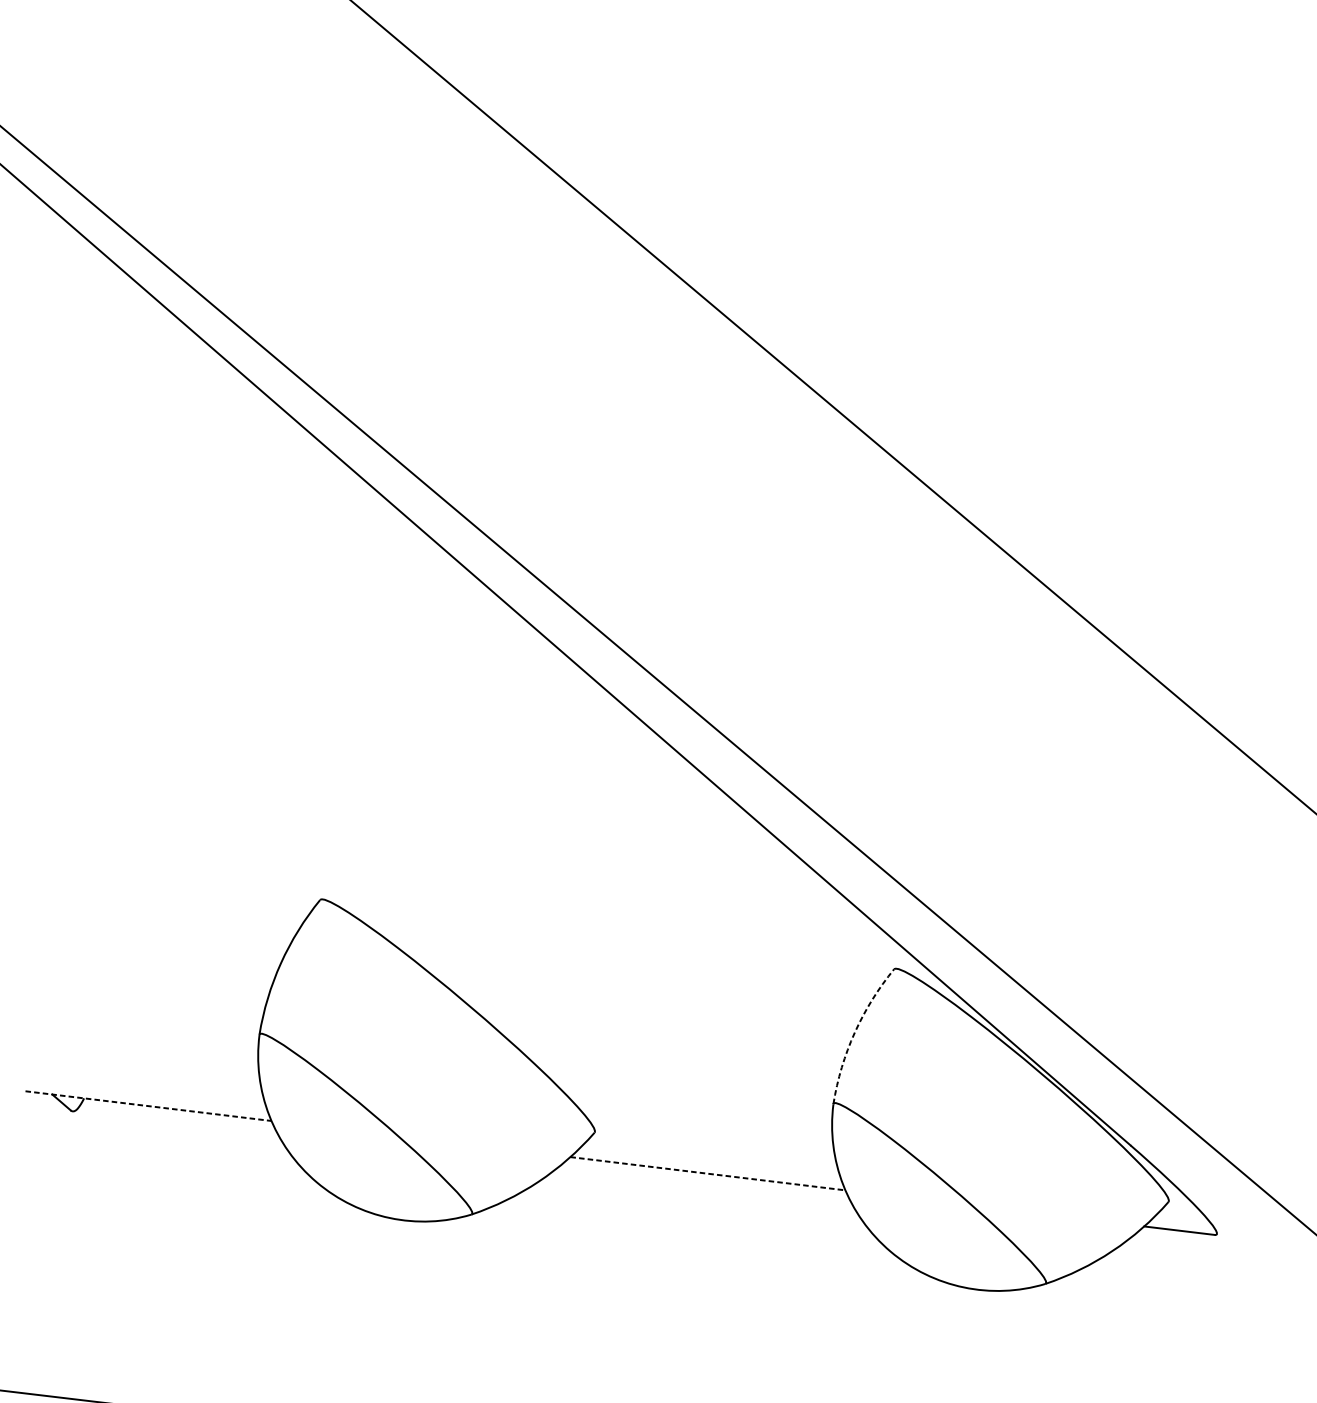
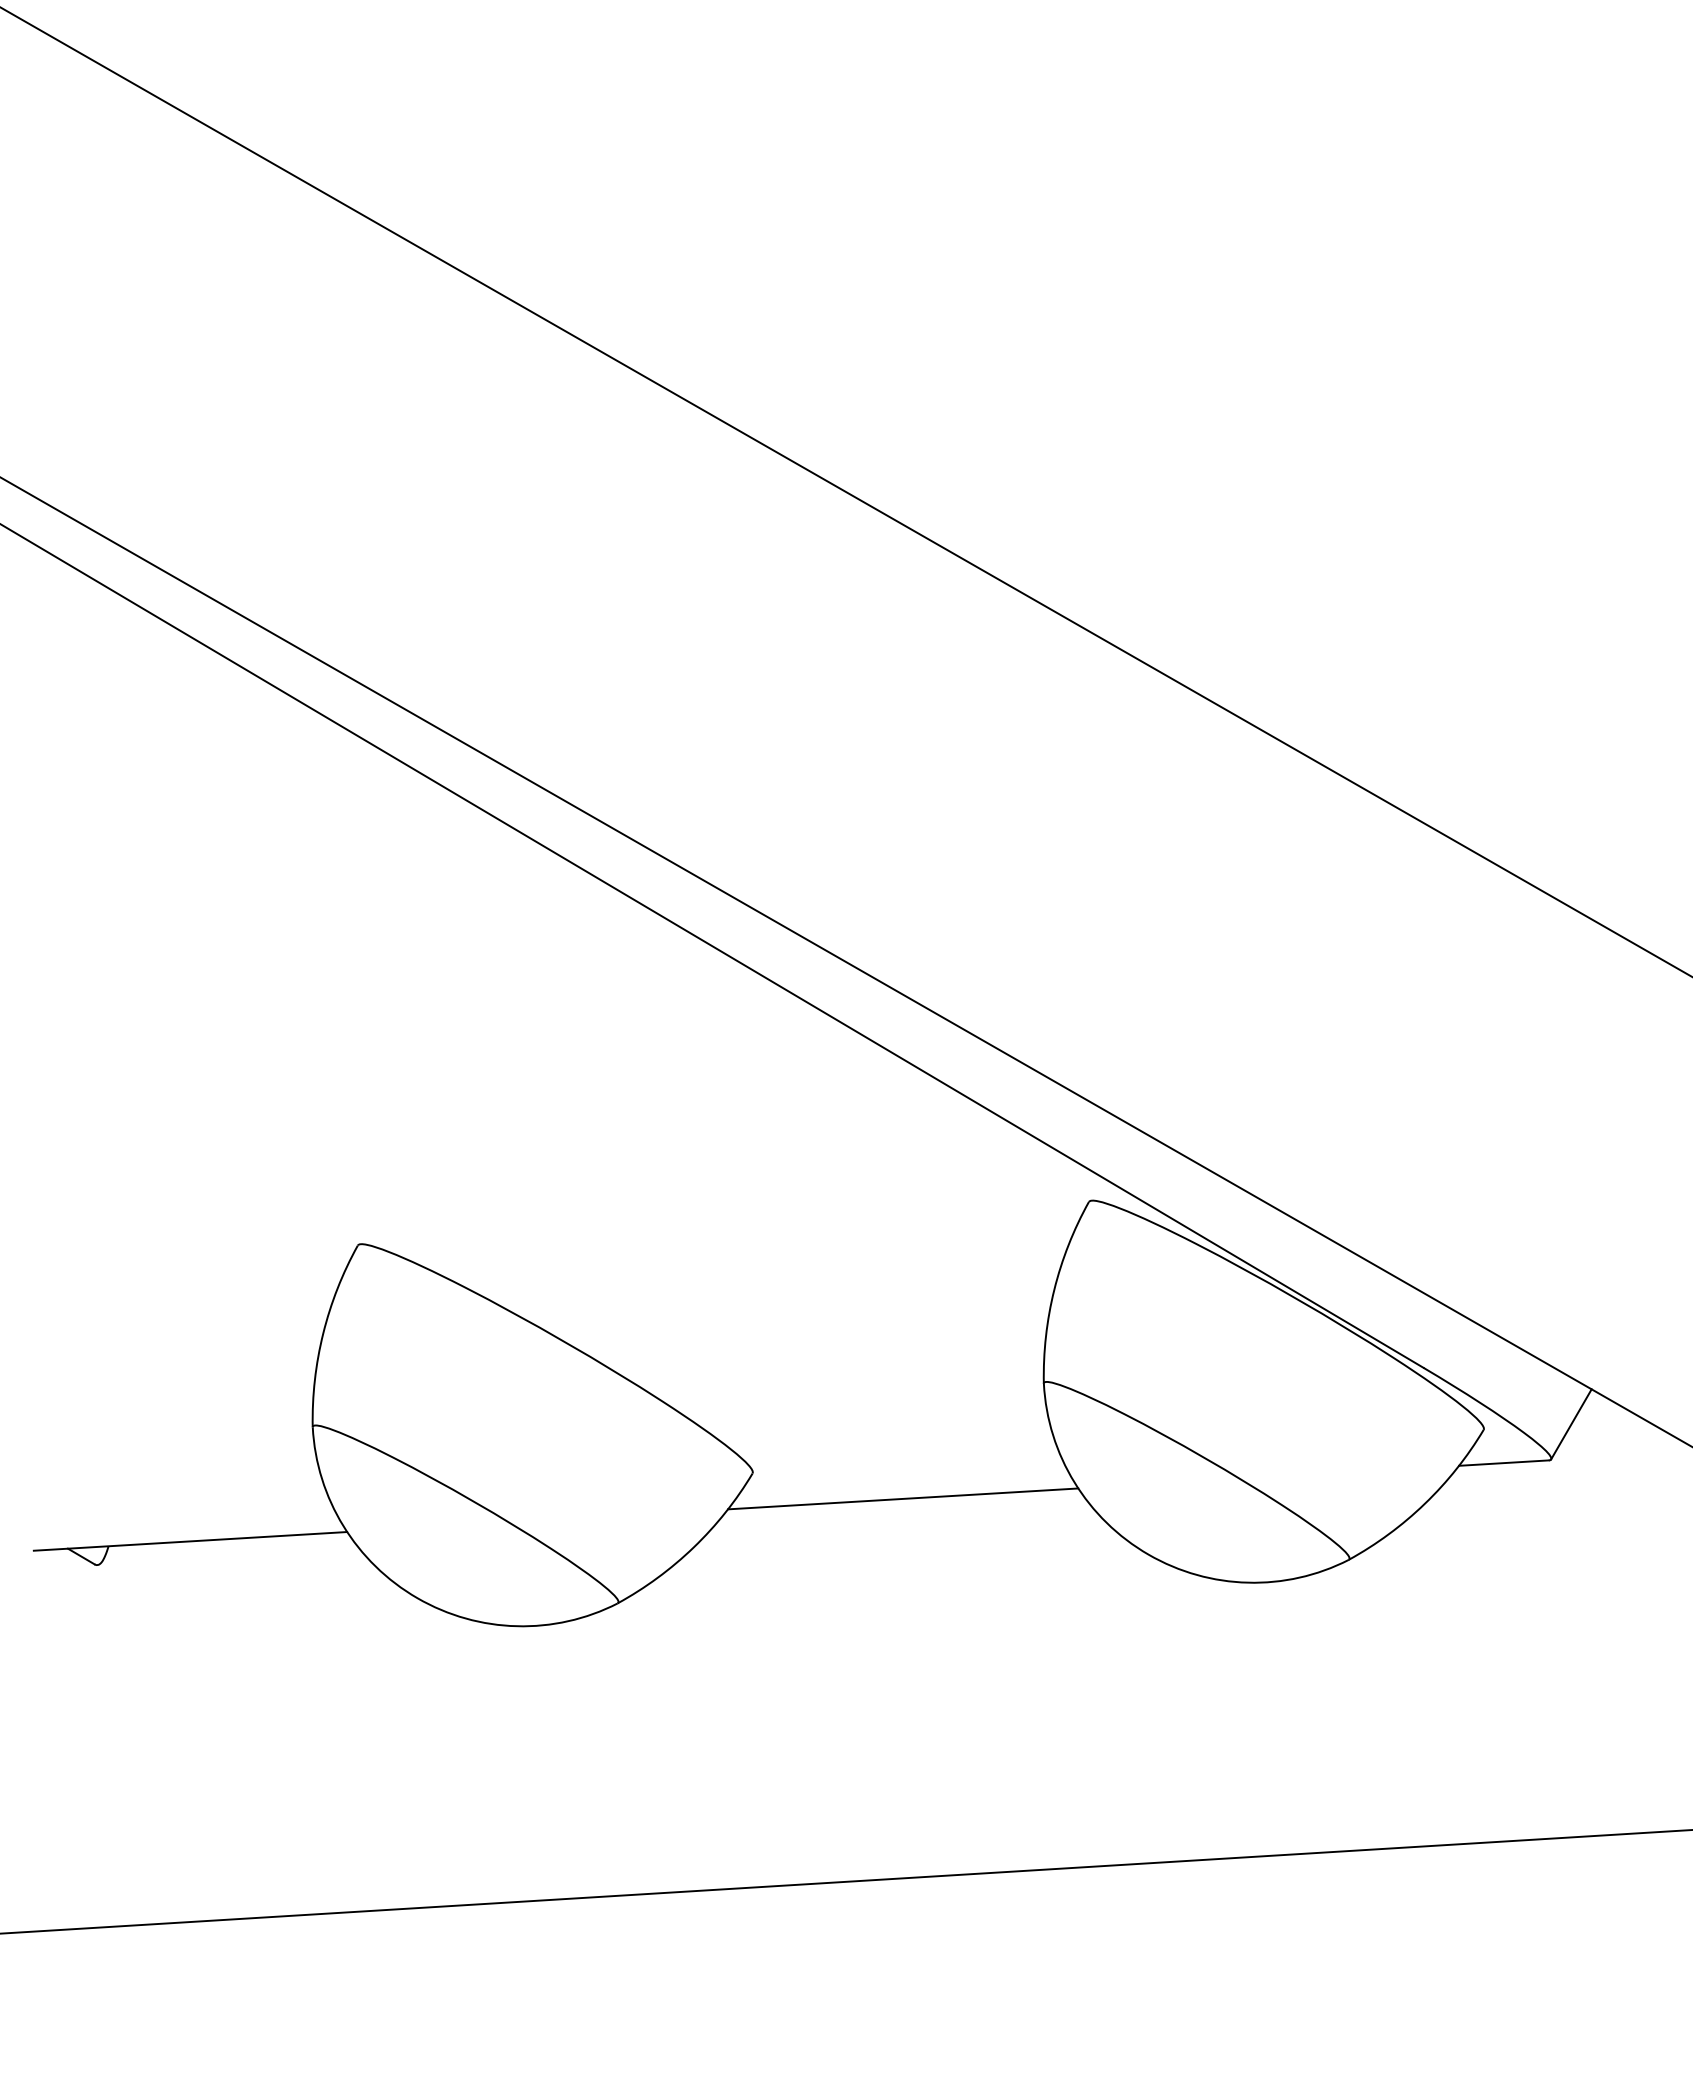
line: (854, 1032) -> (1054, 1289), dashed -> solid
line: (148, 1106) -> (190, 1541), dashed -> solid
line: (708, 1173) -> (903, 1498), dashed -> solid
line: (1237, 1210) -> (1571, 1424), added

